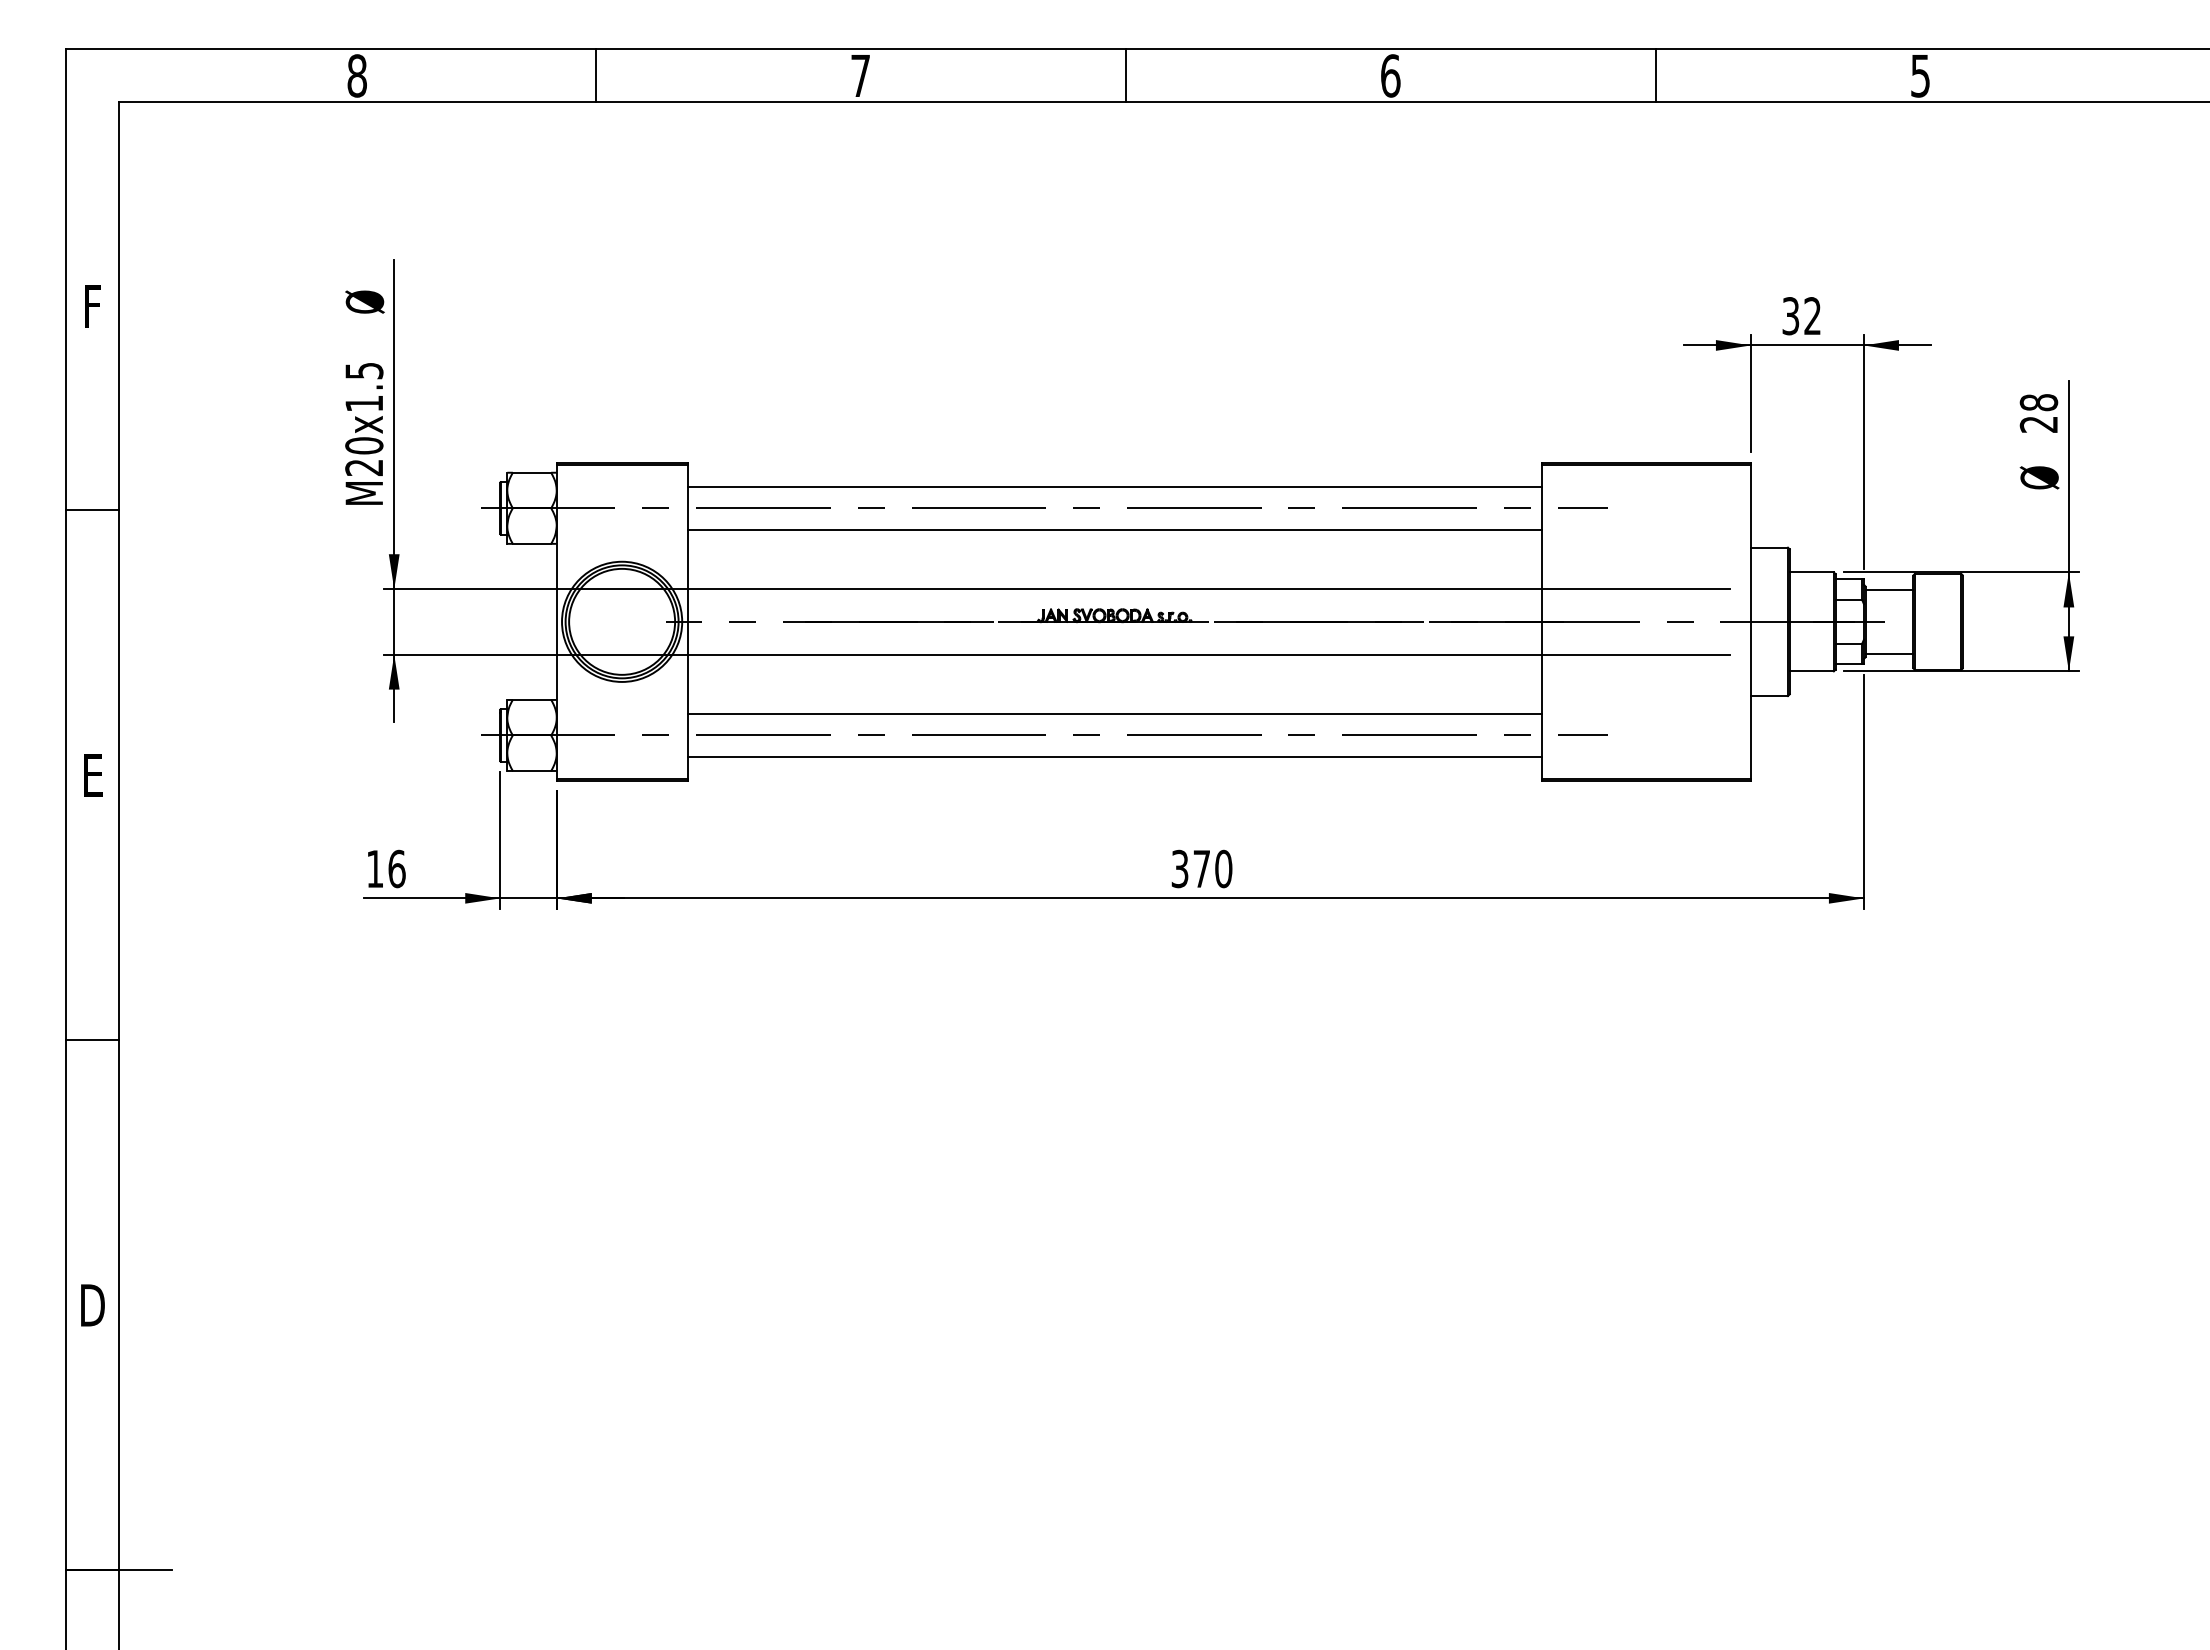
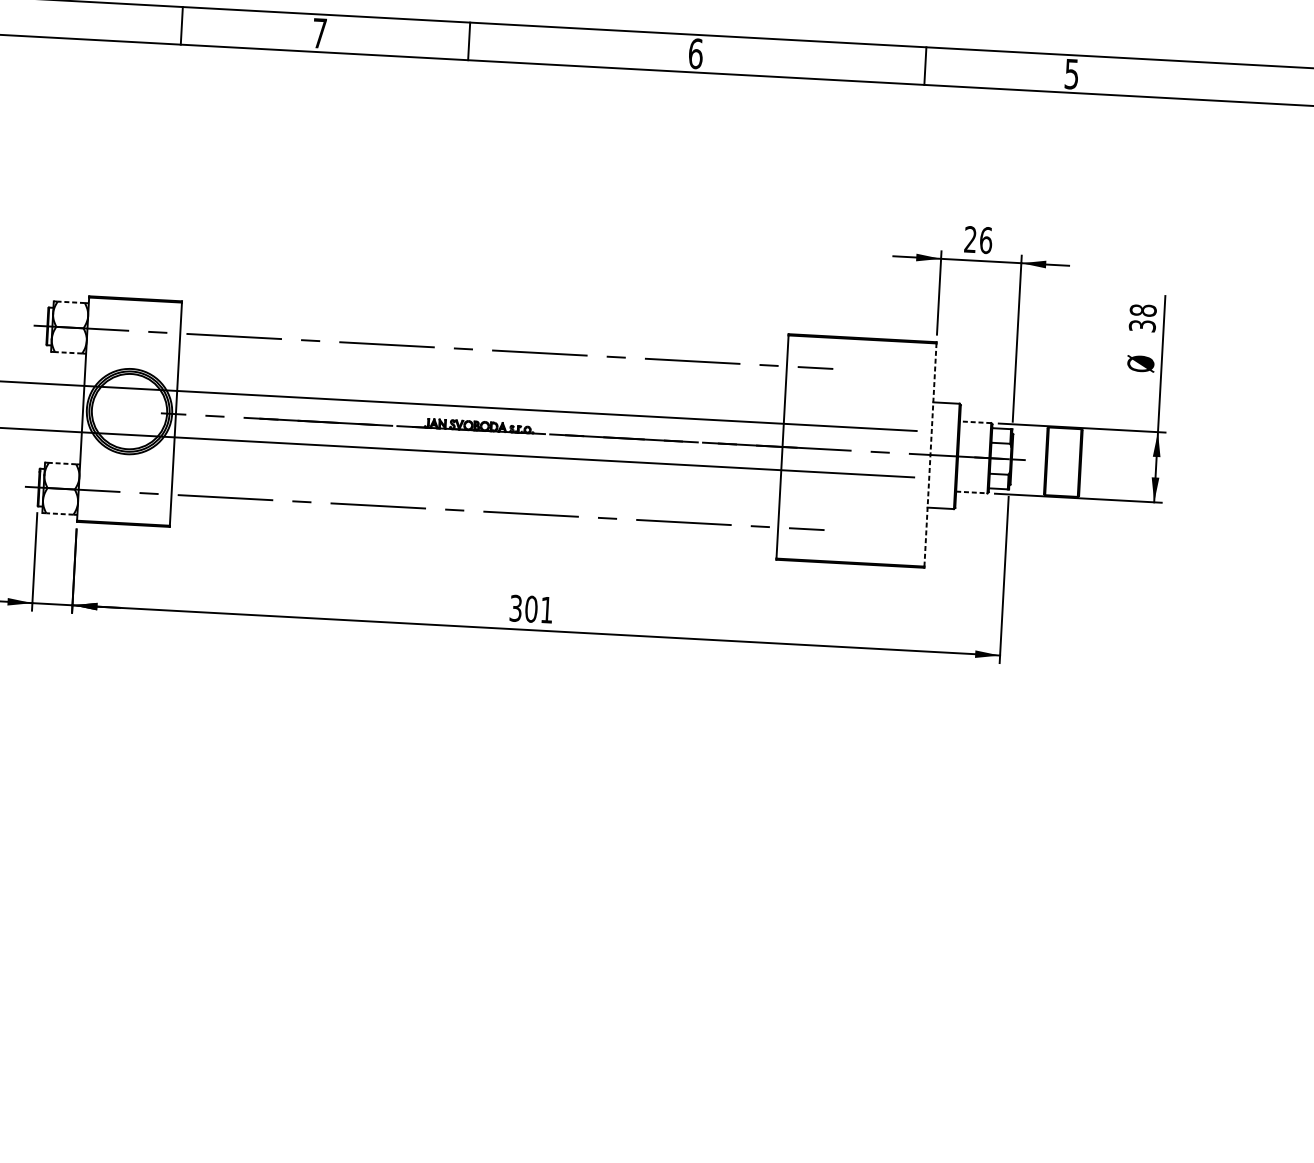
line: (596, 75) -> (182, 25), moved
line: (1126, 75) -> (469, 41), moved
line: (1656, 75) -> (925, 65), moved
text: (1801, 316) -> (978, 240), 32 -> 26
text: (2039, 424) -> (1142, 326), 28 -> 38
line: (531, 472) -> (70, 302), solid -> dashed
line: (1114, 487) -> (484, 335), removed
line: (1114, 529) -> (482, 365), removed
line: (531, 543) -> (68, 352), solid -> dashed
line: (1811, 572) -> (975, 422), solid -> dashed
line: (1889, 590) -> (1030, 438), removed
line: (1750, 621) -> (930, 454), solid -> dashed
line: (1889, 653) -> (1027, 482), removed
line: (1812, 671) -> (972, 492), solid -> dashed
line: (531, 699) -> (62, 463), solid -> dashed
line: (1114, 714) -> (475, 496), removed
line: (1114, 756) -> (473, 526), removed
line: (531, 770) -> (59, 513), solid -> dashed
text: (1212, 868) -> (538, 609), 370 -> 301

